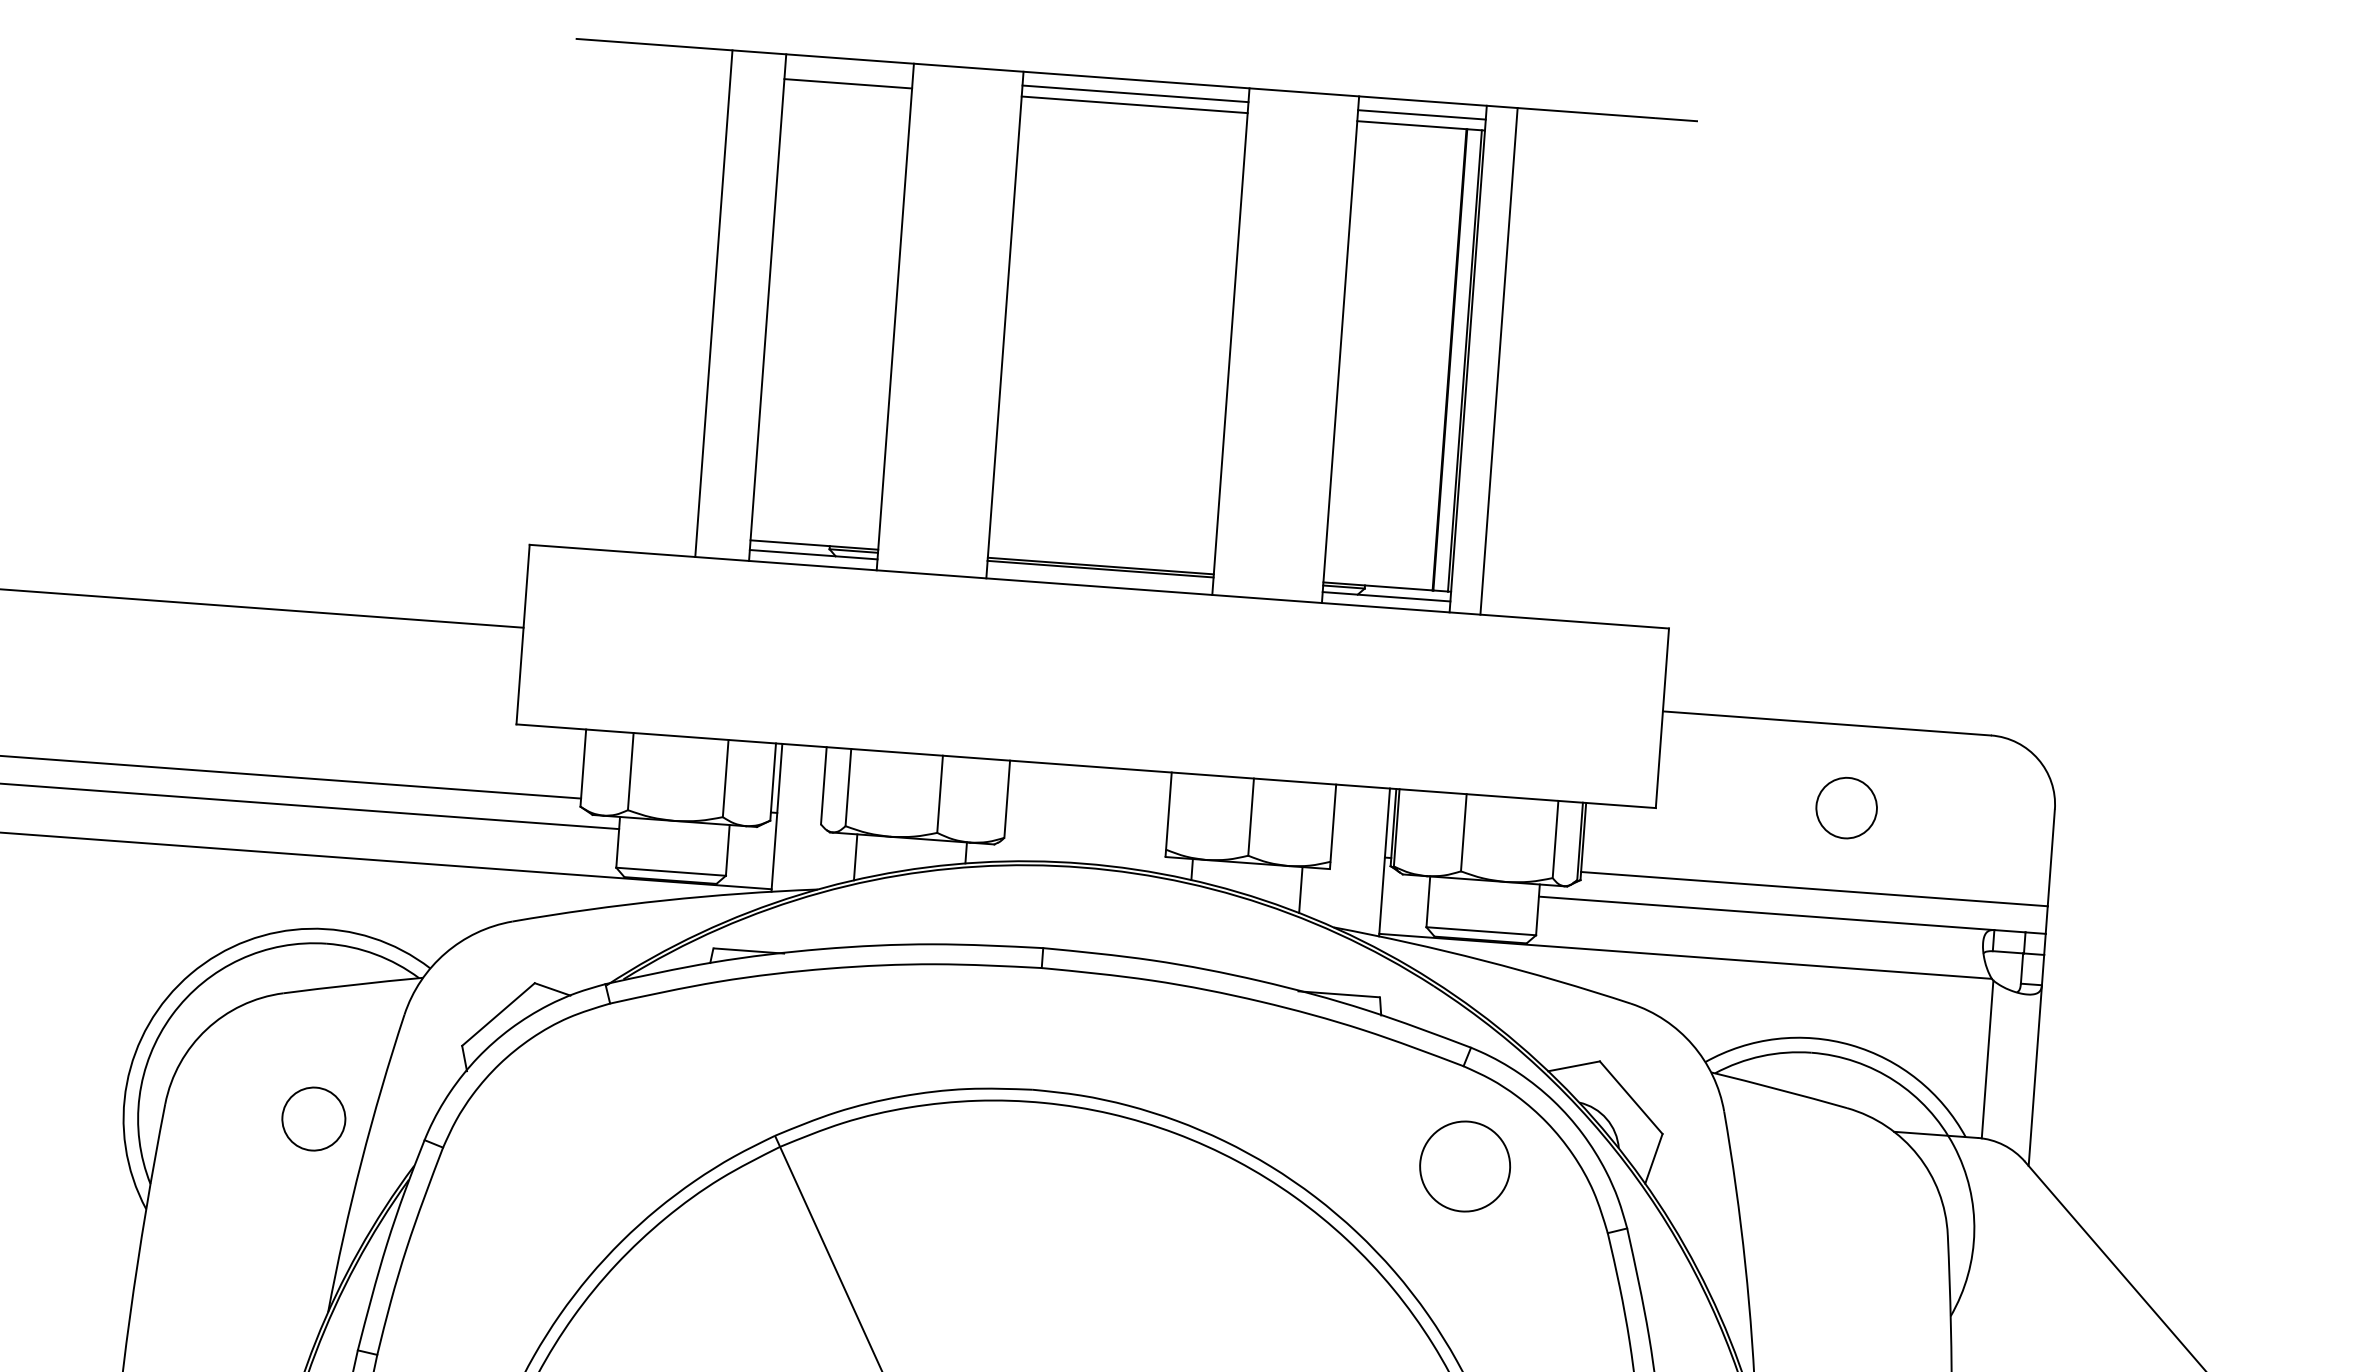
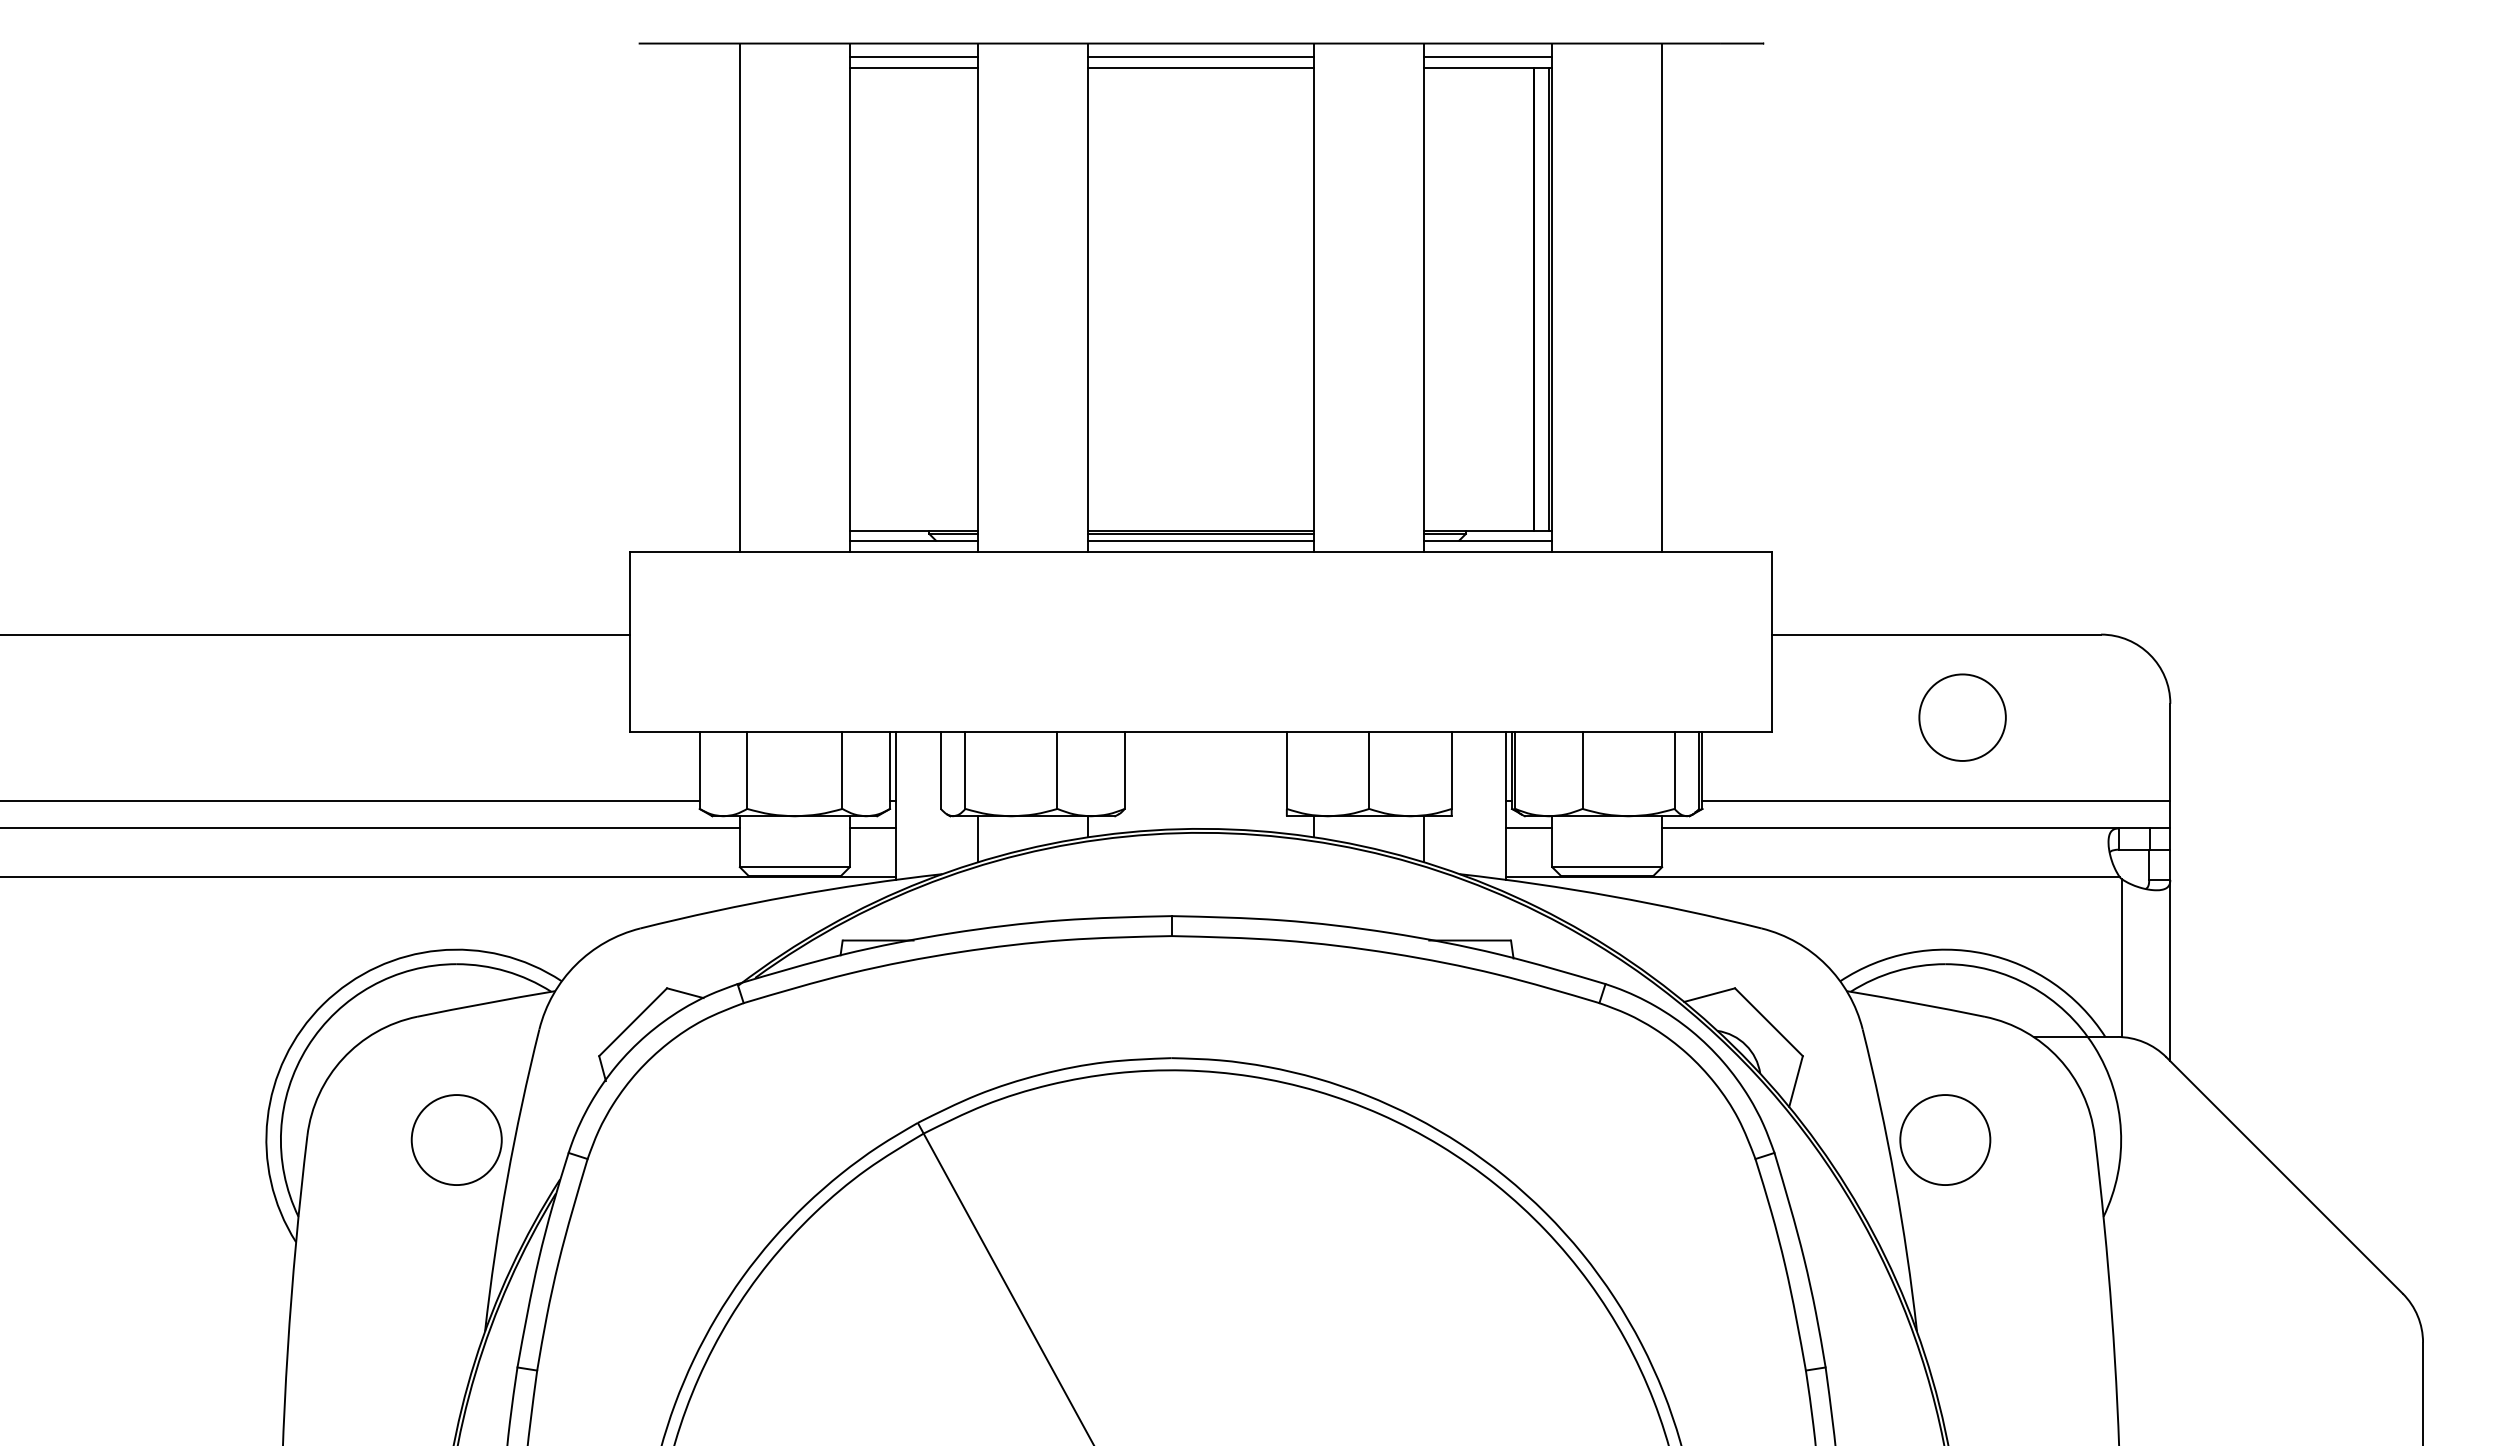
line: (848, 72) -> (913, 57), added
line: (713, 303) -> (739, 297), moved
line: (1499, 361) -> (1662, 297), moved
line: (1099, 575) -> (1200, 540), added
circle: (1846, 807) -> (1962, 717), size x1.43
line: (751, 838) -> (872, 828), added
line: (1405, 886) -> (1528, 828), added
circle: (313, 1118) -> (456, 1139), size x1.43
circle: (1465, 1166) -> (1945, 1139), moved

